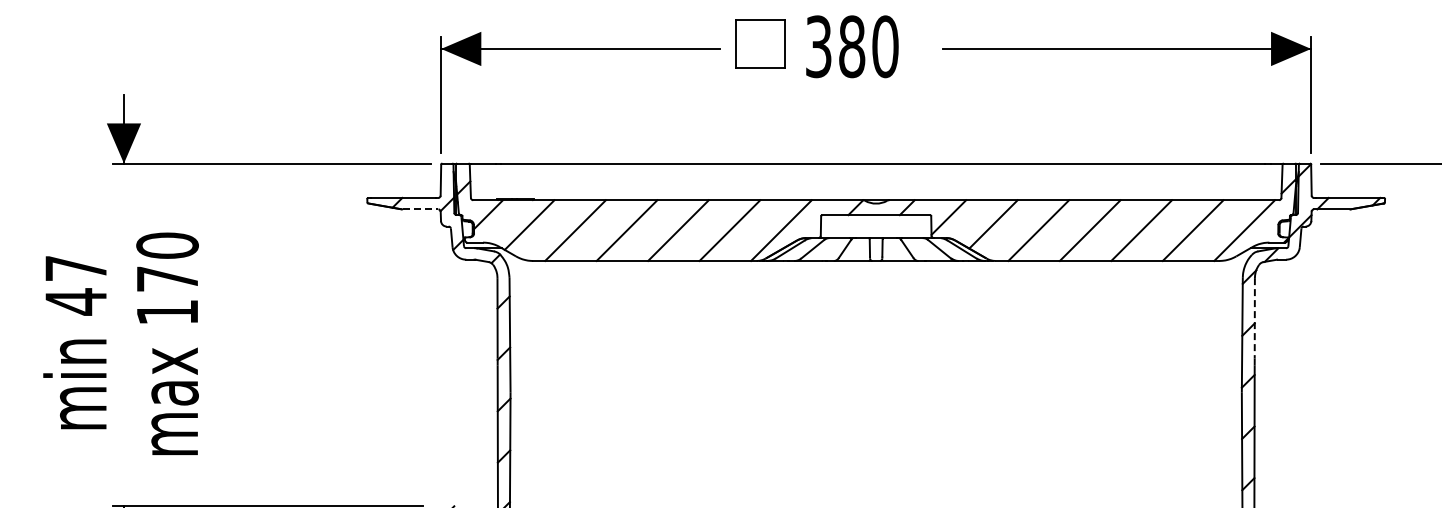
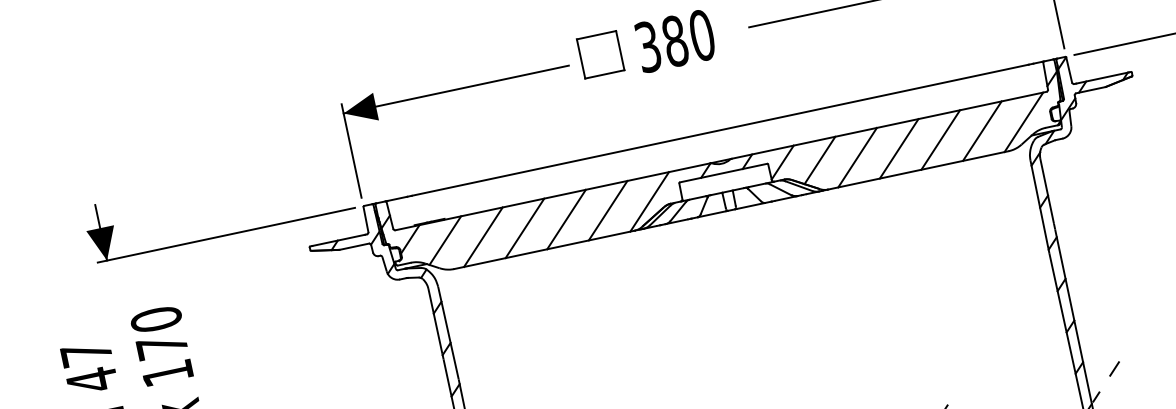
line: (420, 209) -> (354, 246), dashed -> solid
line: (1254, 318) -> (1046, 191), dashed -> solid

